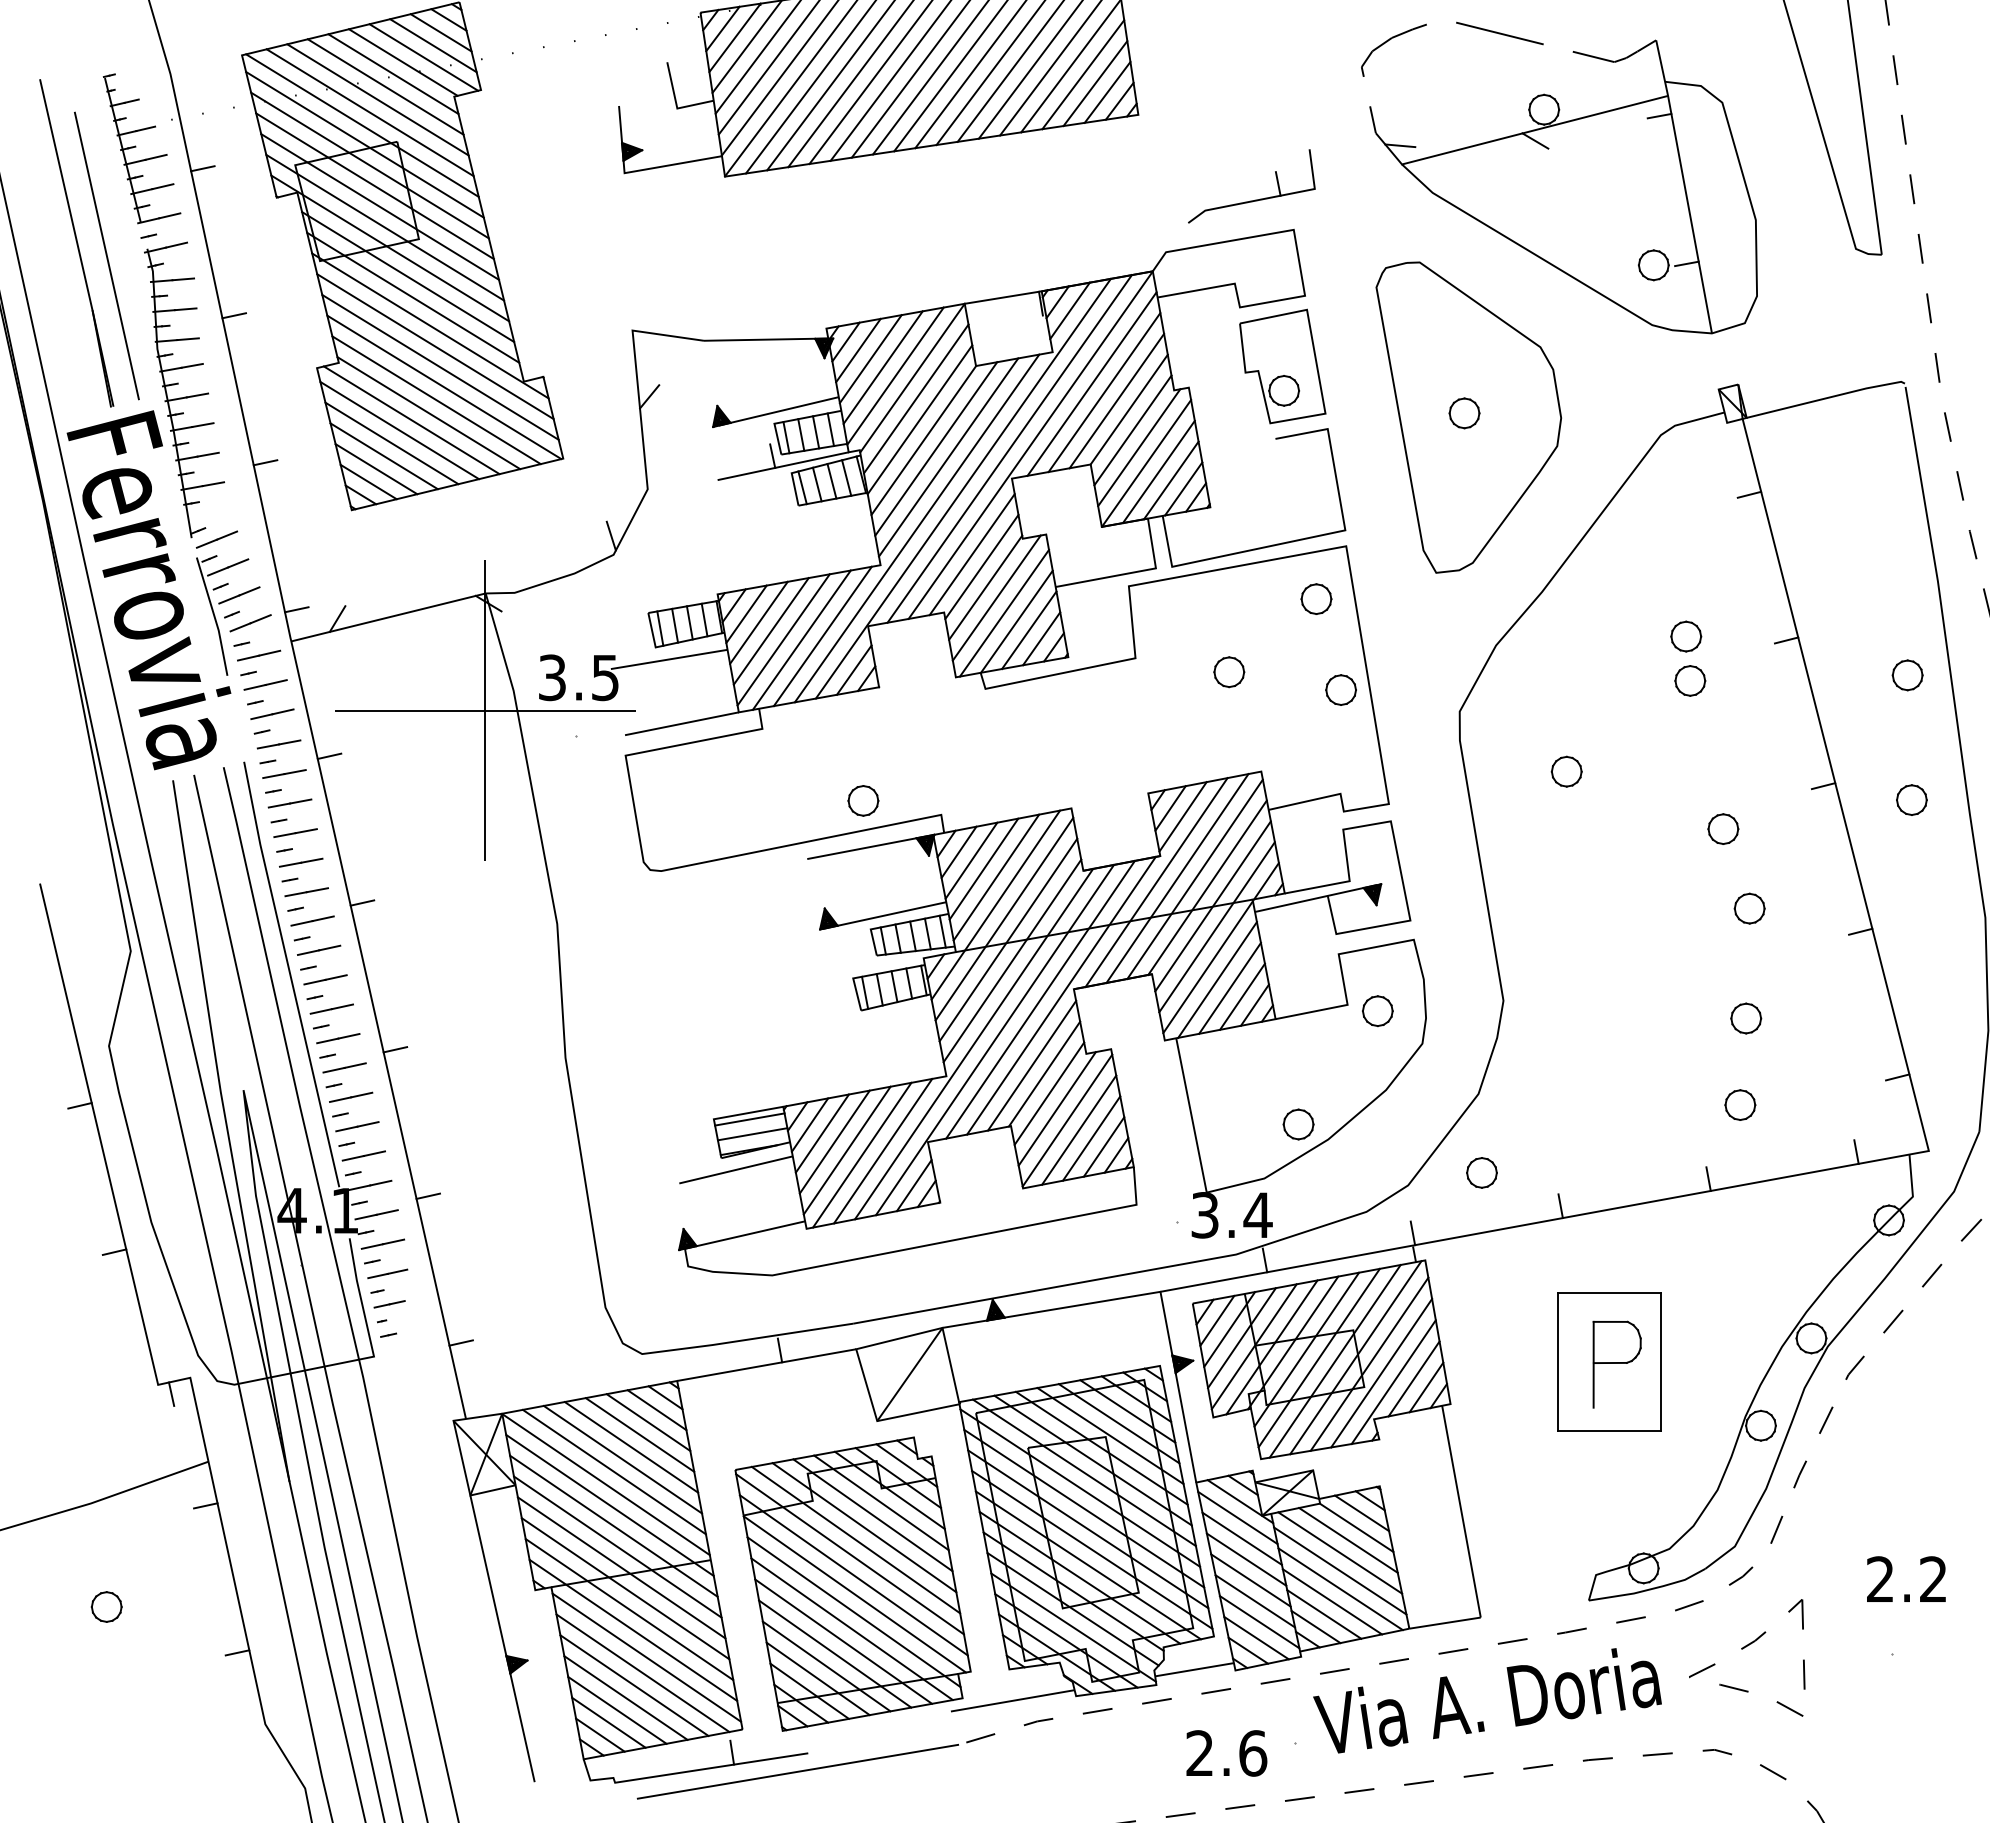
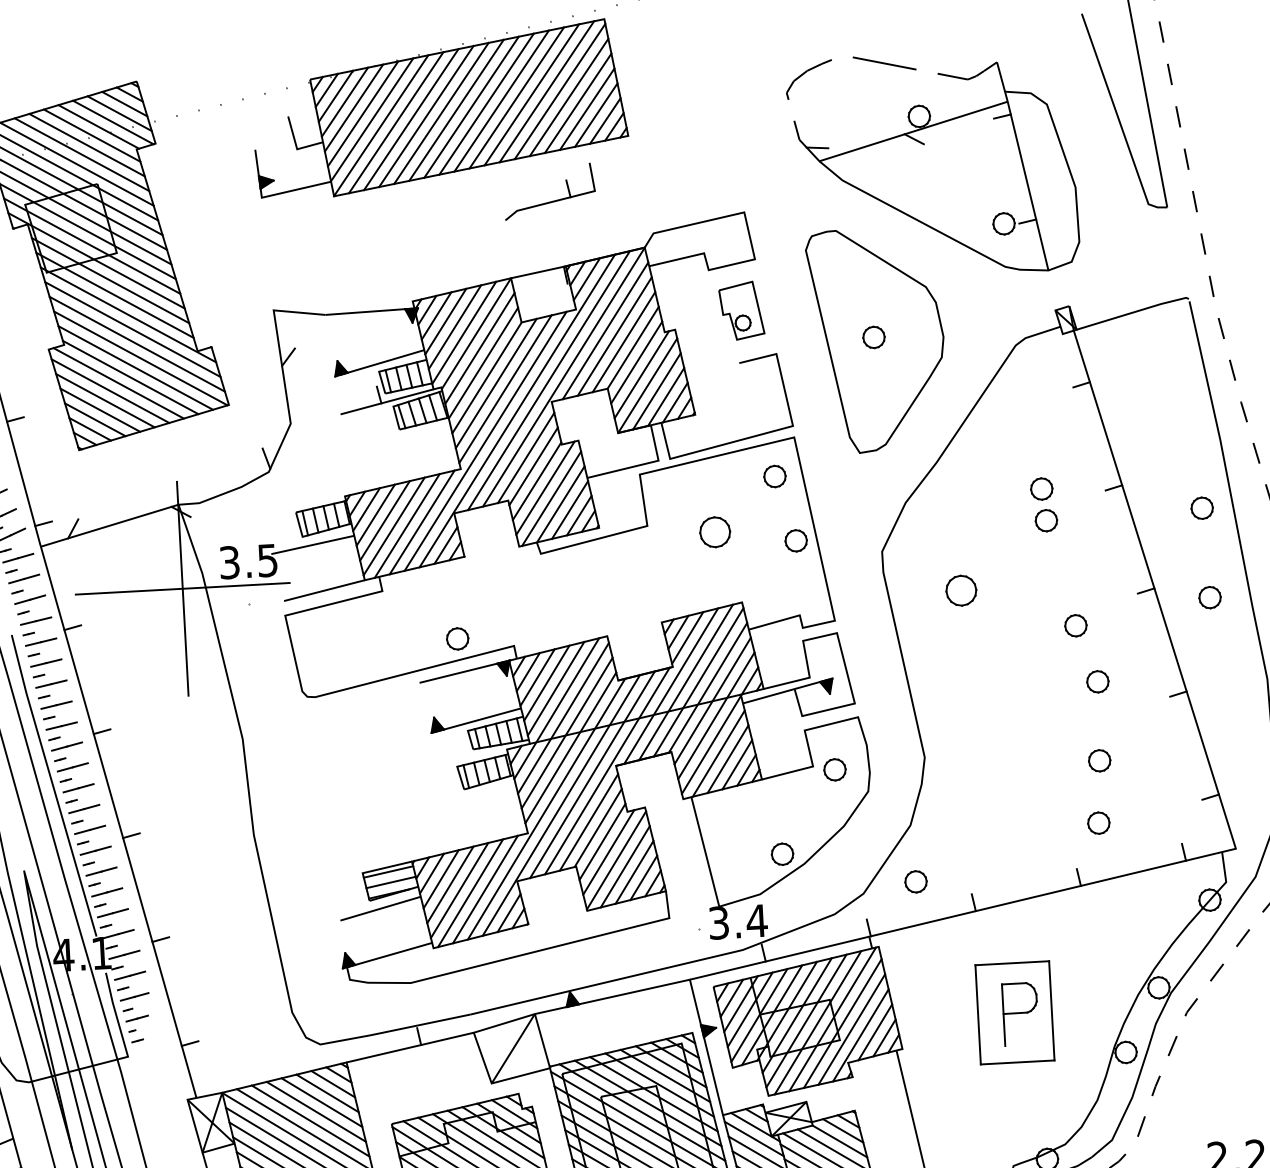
part: (1255, 199) -> (552, 200), moved
part: (1282, 366) -> (741, 310), size x0.7
part: (1229, 672) -> (715, 532), size x1.4
part: (1566, 771) -> (961, 590), size x1.4

